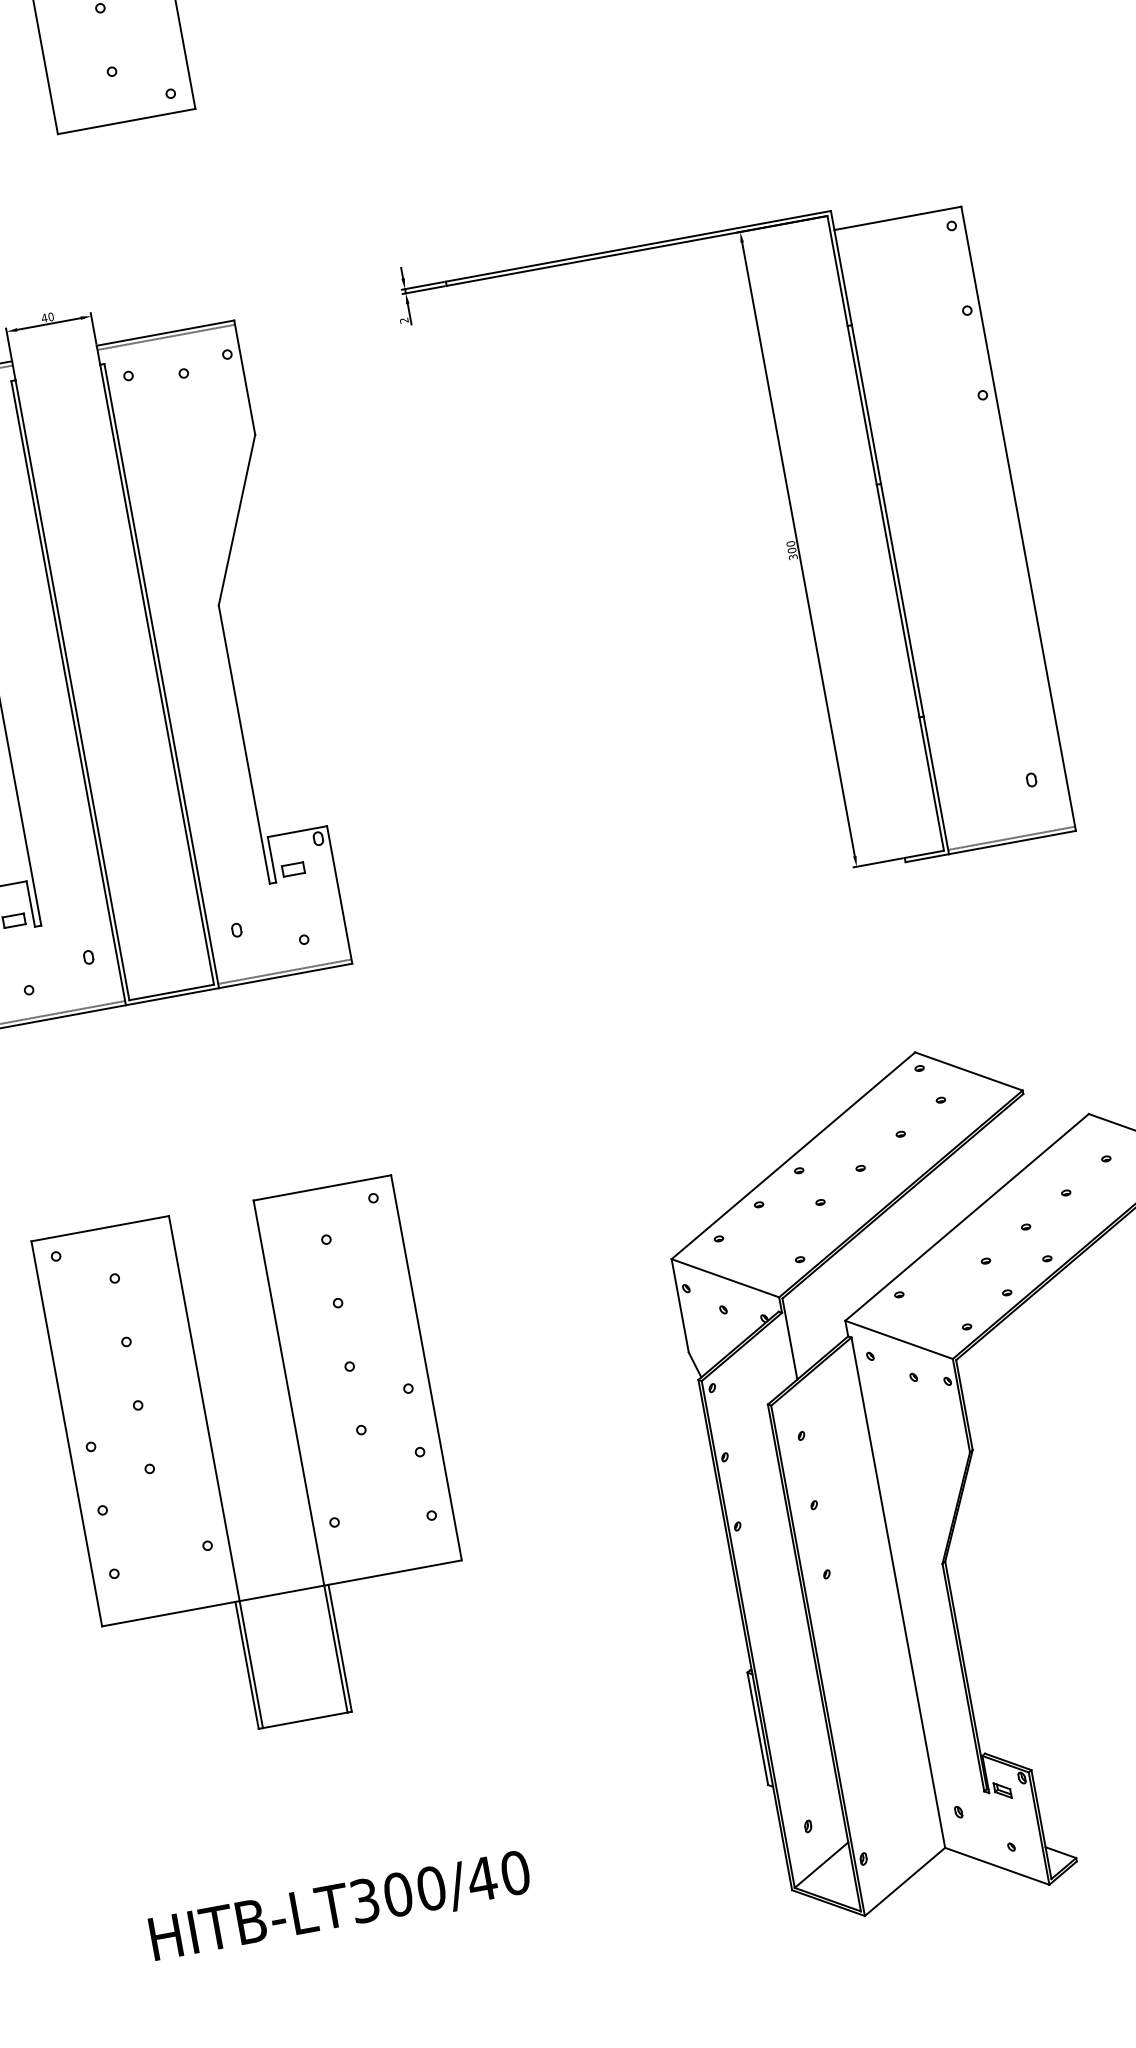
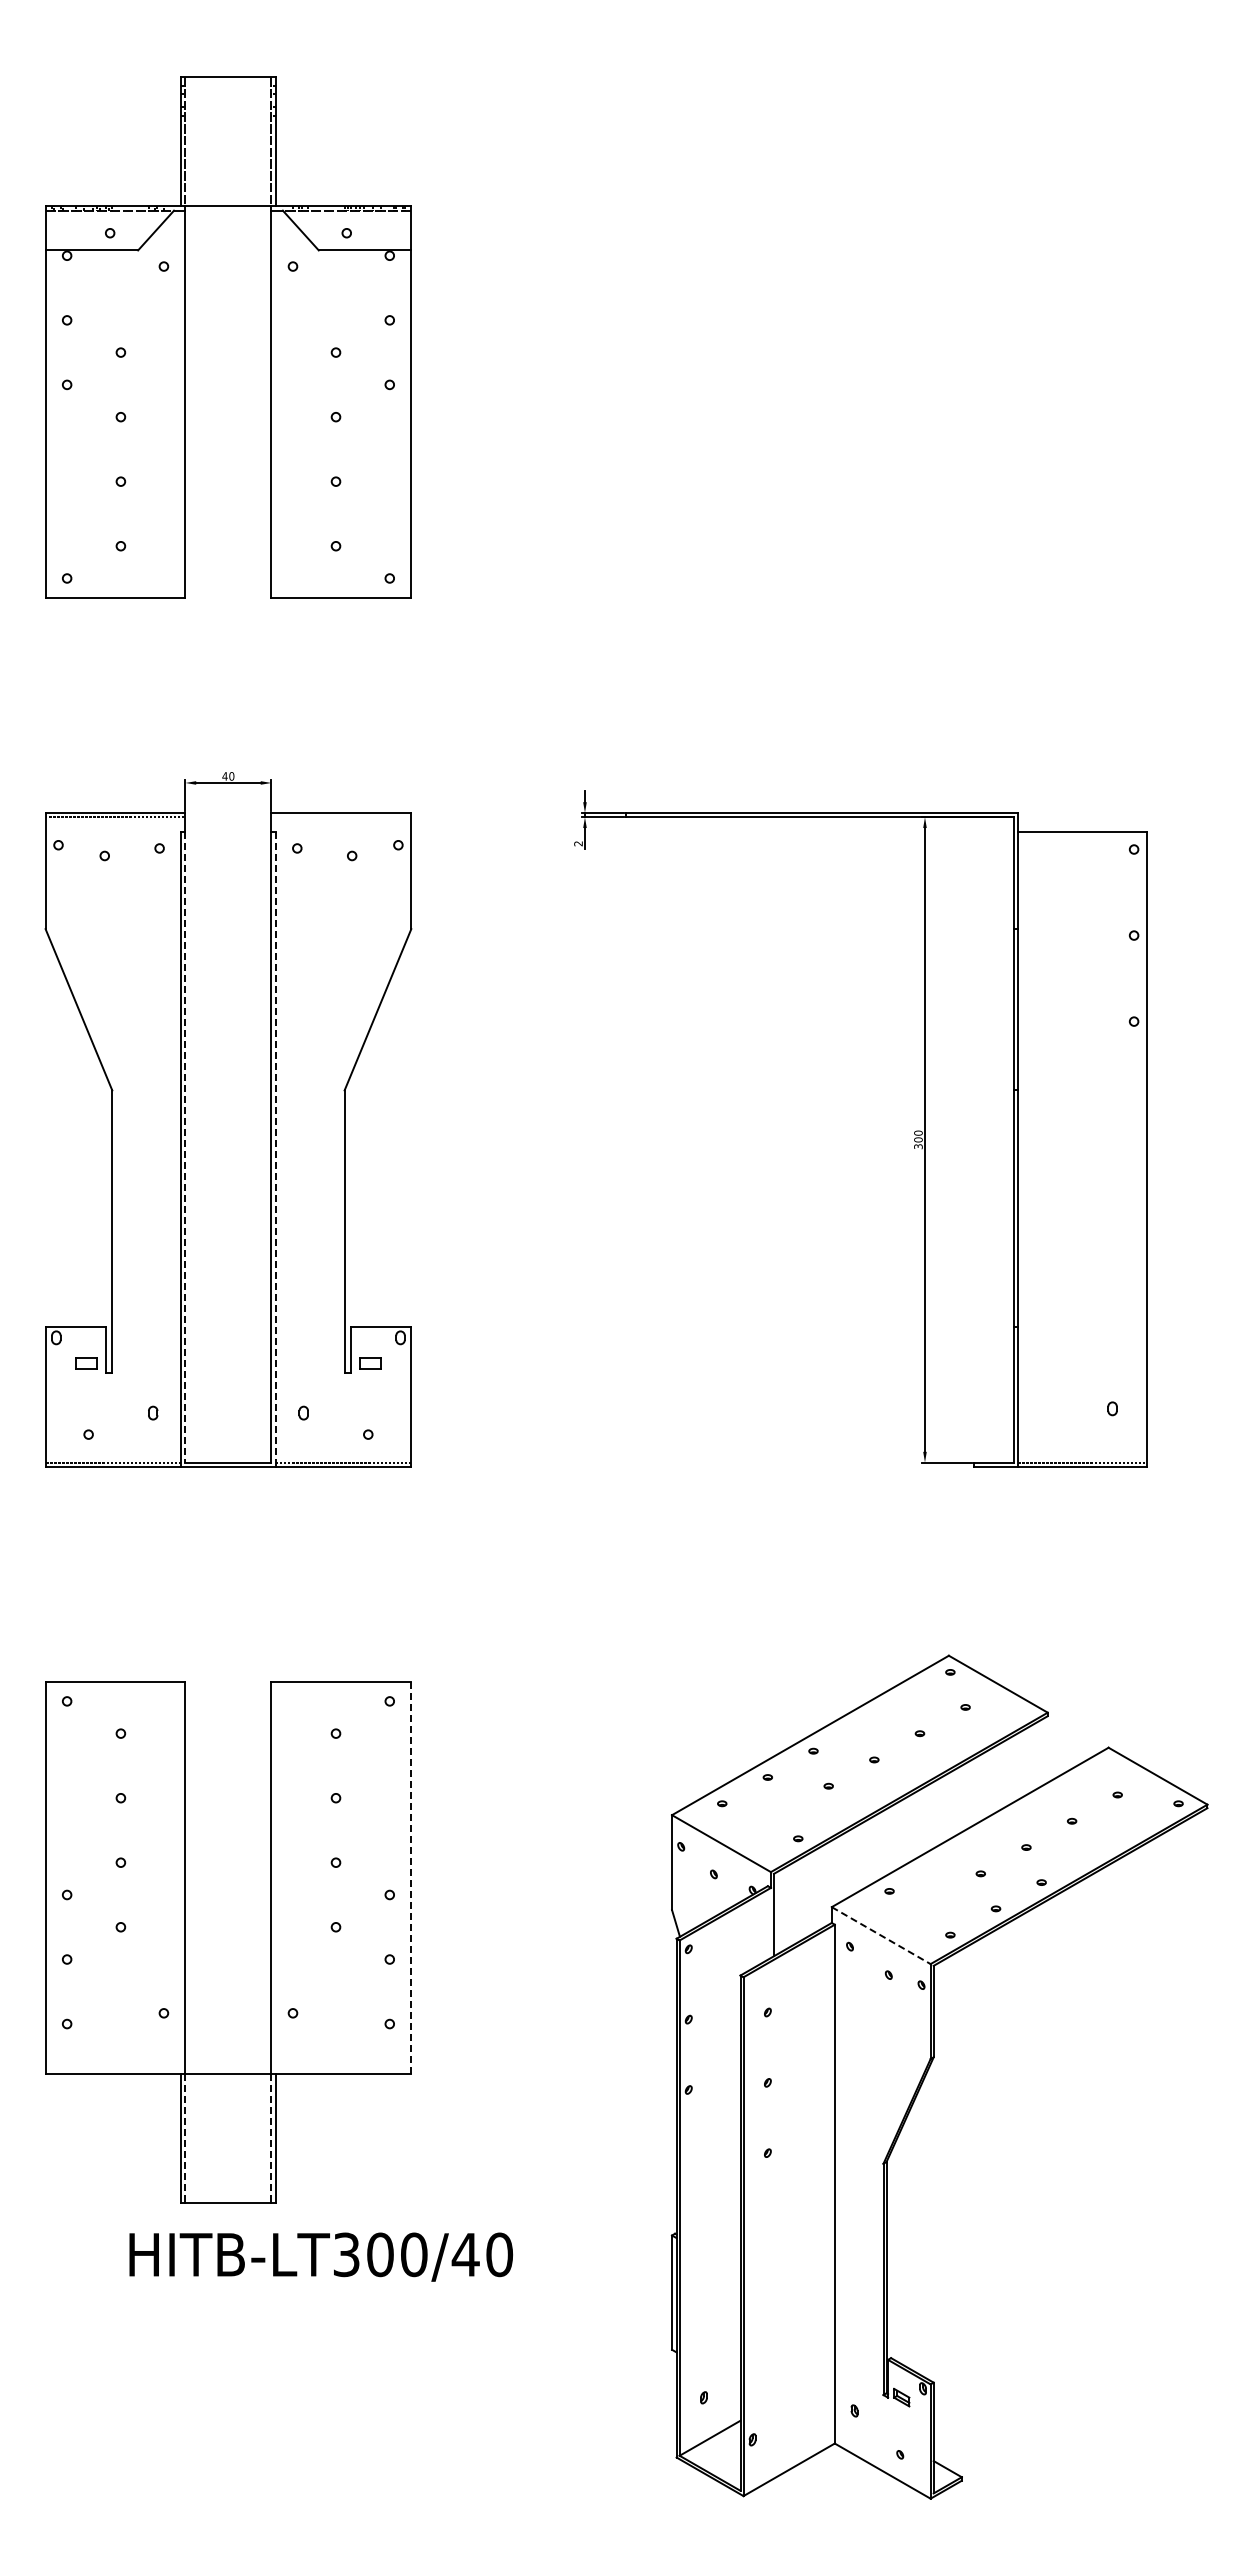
line: (166, 337) -> (341, 817), removed
line: (161, 677) -> (275, 1150), solid -> dashed
line: (72, 690) -> (185, 1147), solid -> dashed
line: (899, 1339) -> (881, 1935), solid -> dashed
line: (426, 1367) -> (411, 1877), solid -> dashed
line: (336, 1649) -> (271, 2138), solid -> dashed
line: (251, 1665) -> (185, 2138), solid -> dashed
text: (339, 1907) -> (320, 2256), moved

